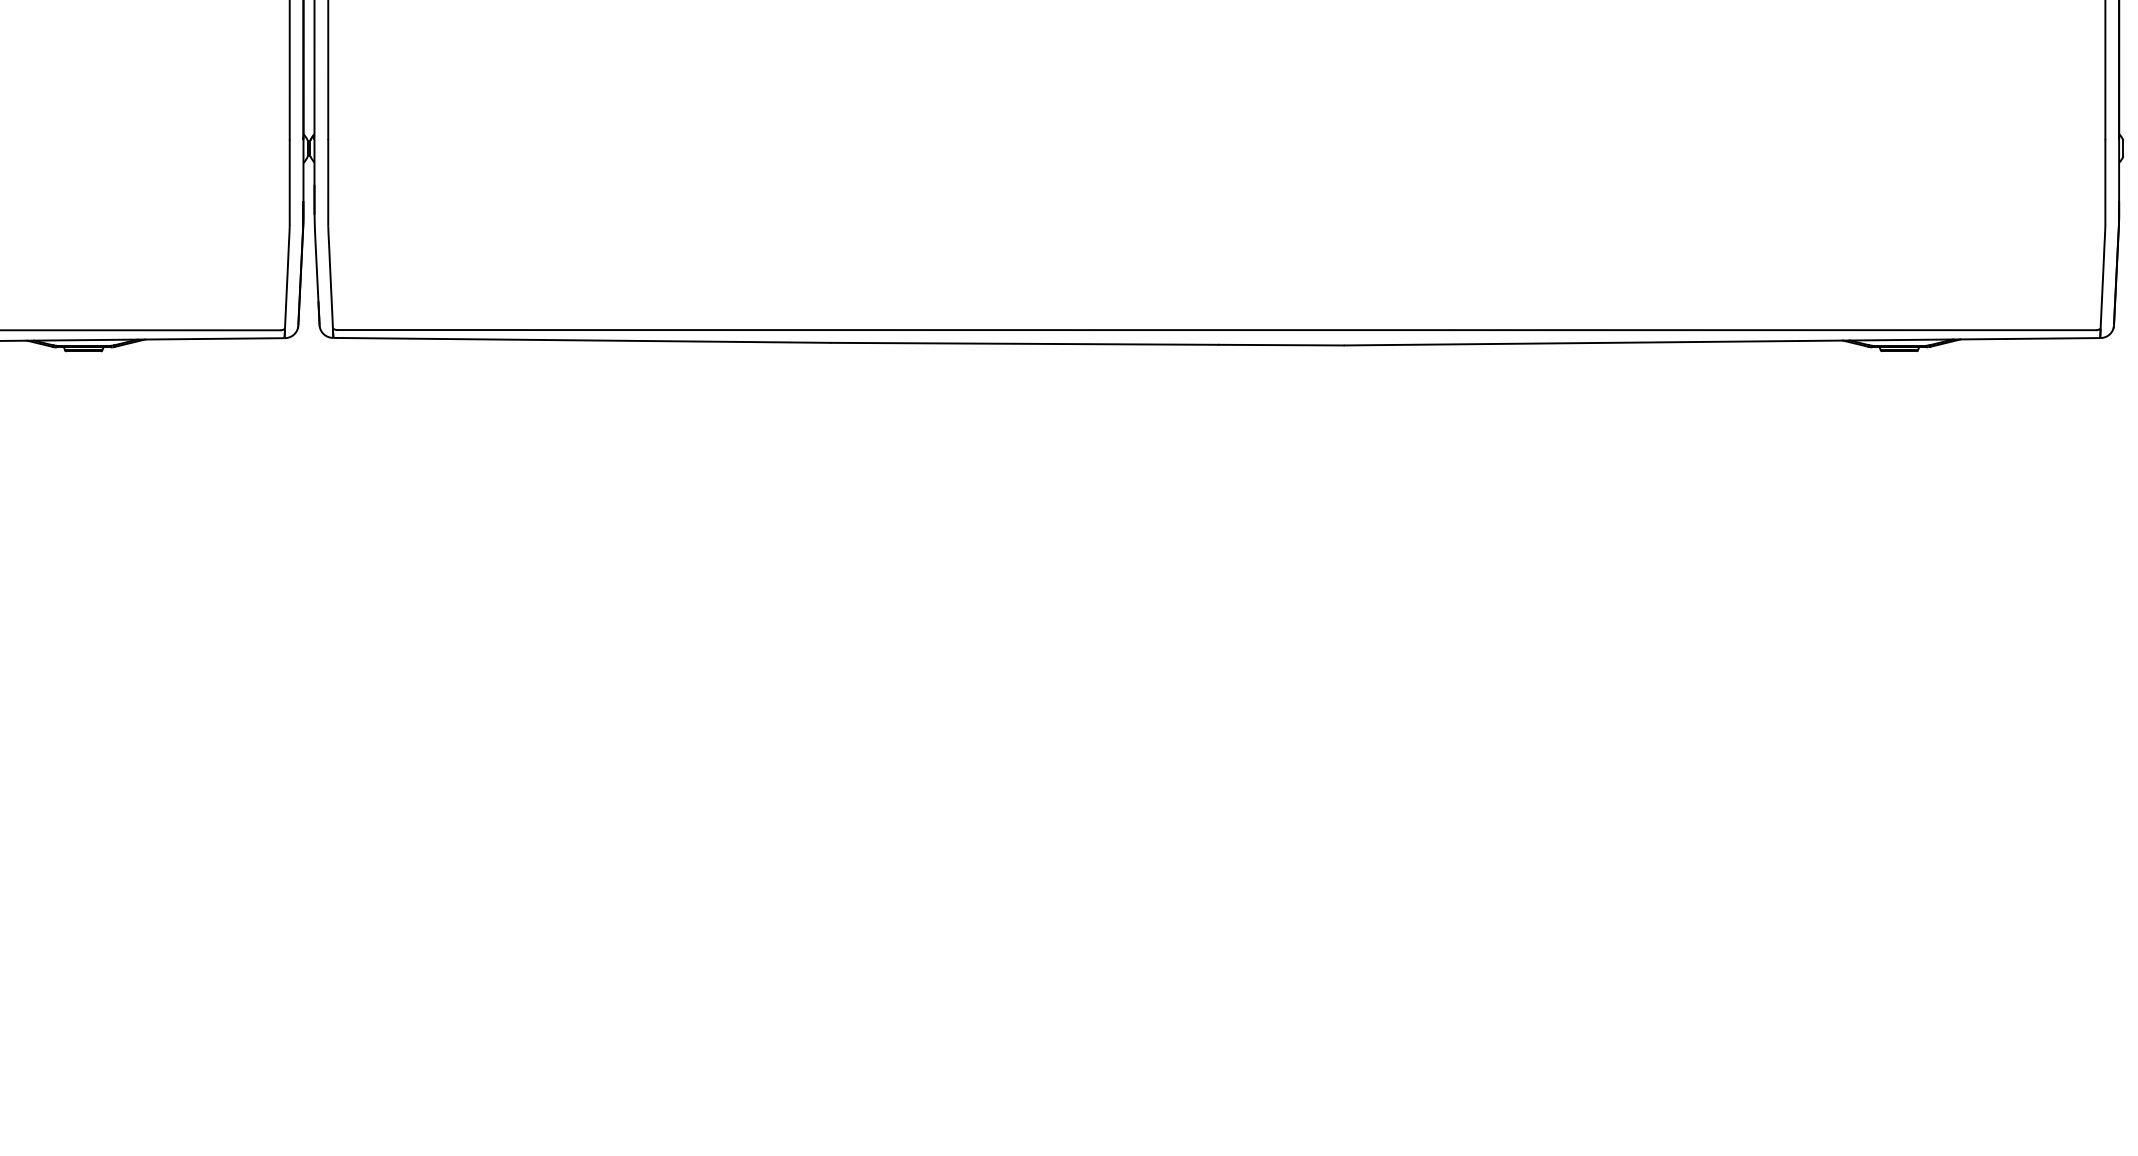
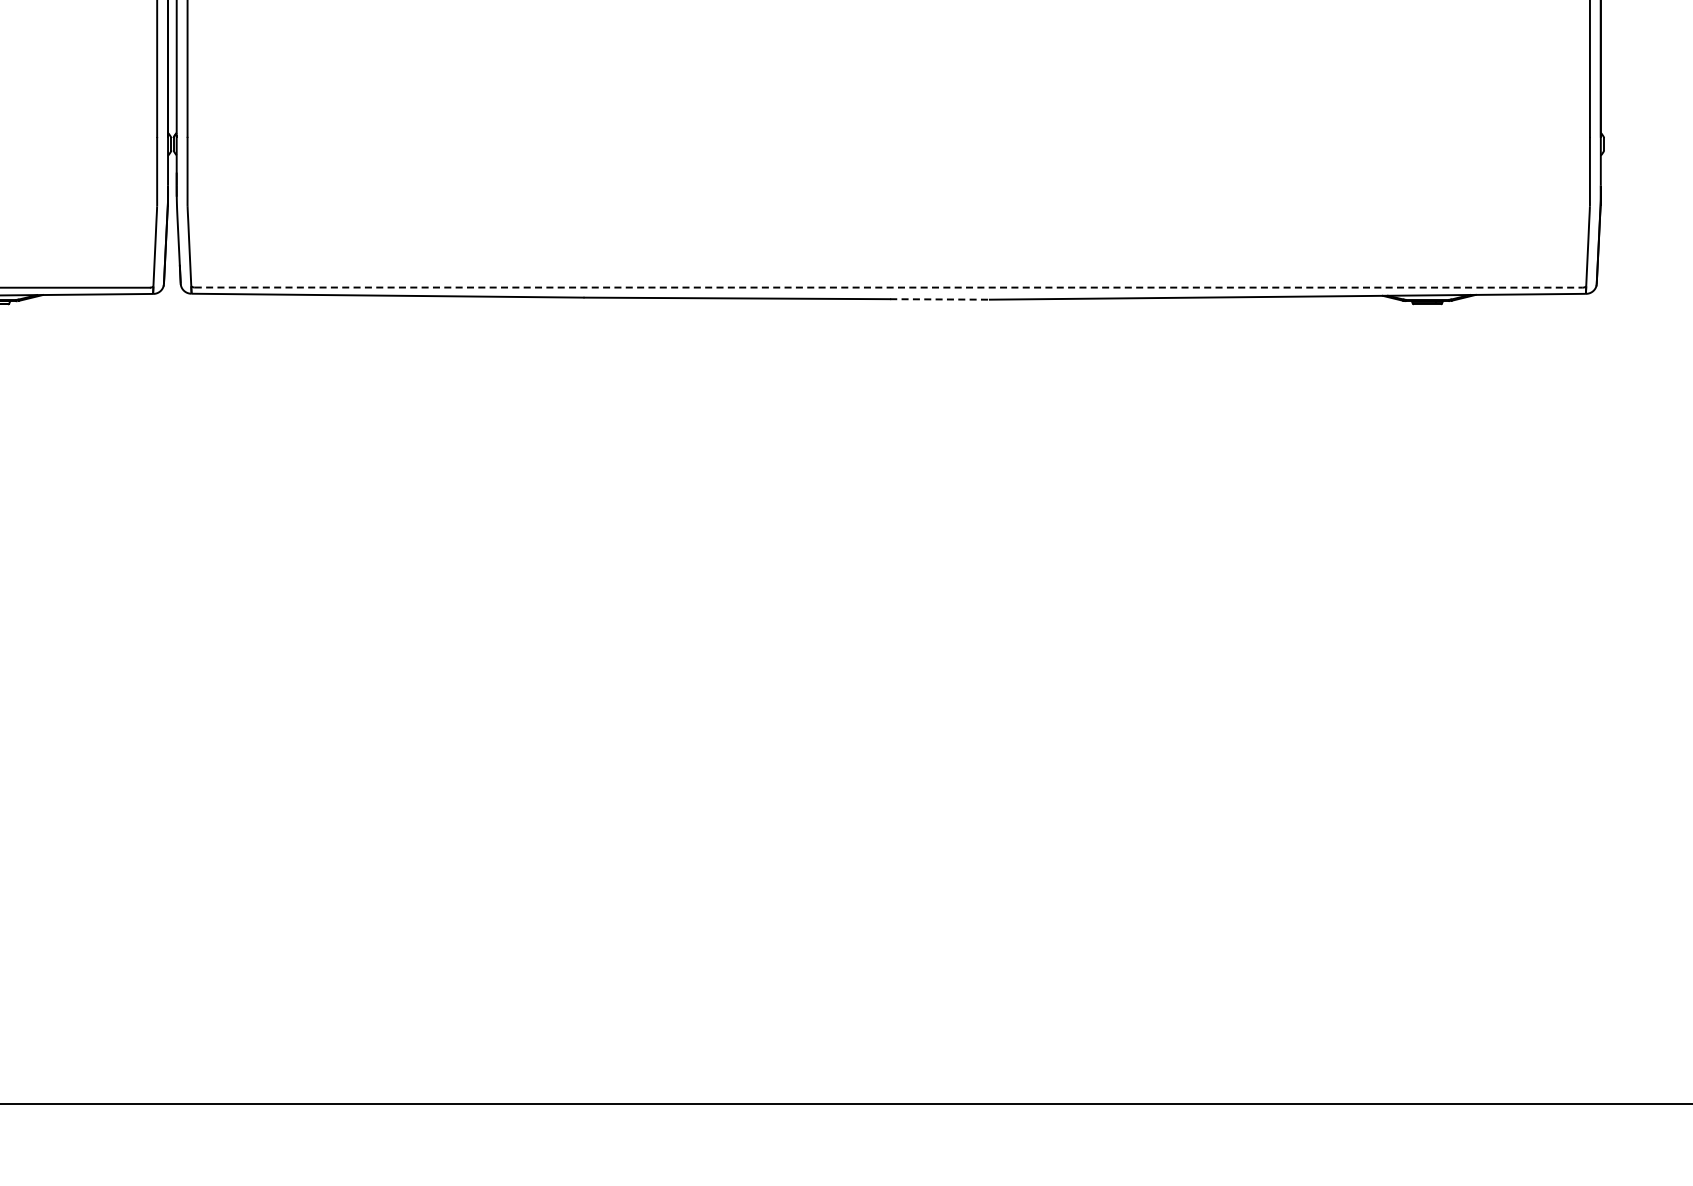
line: (1216, 330) -> (888, 287), solid -> dashed
line: (1282, 345) -> (940, 299), solid -> dashed

